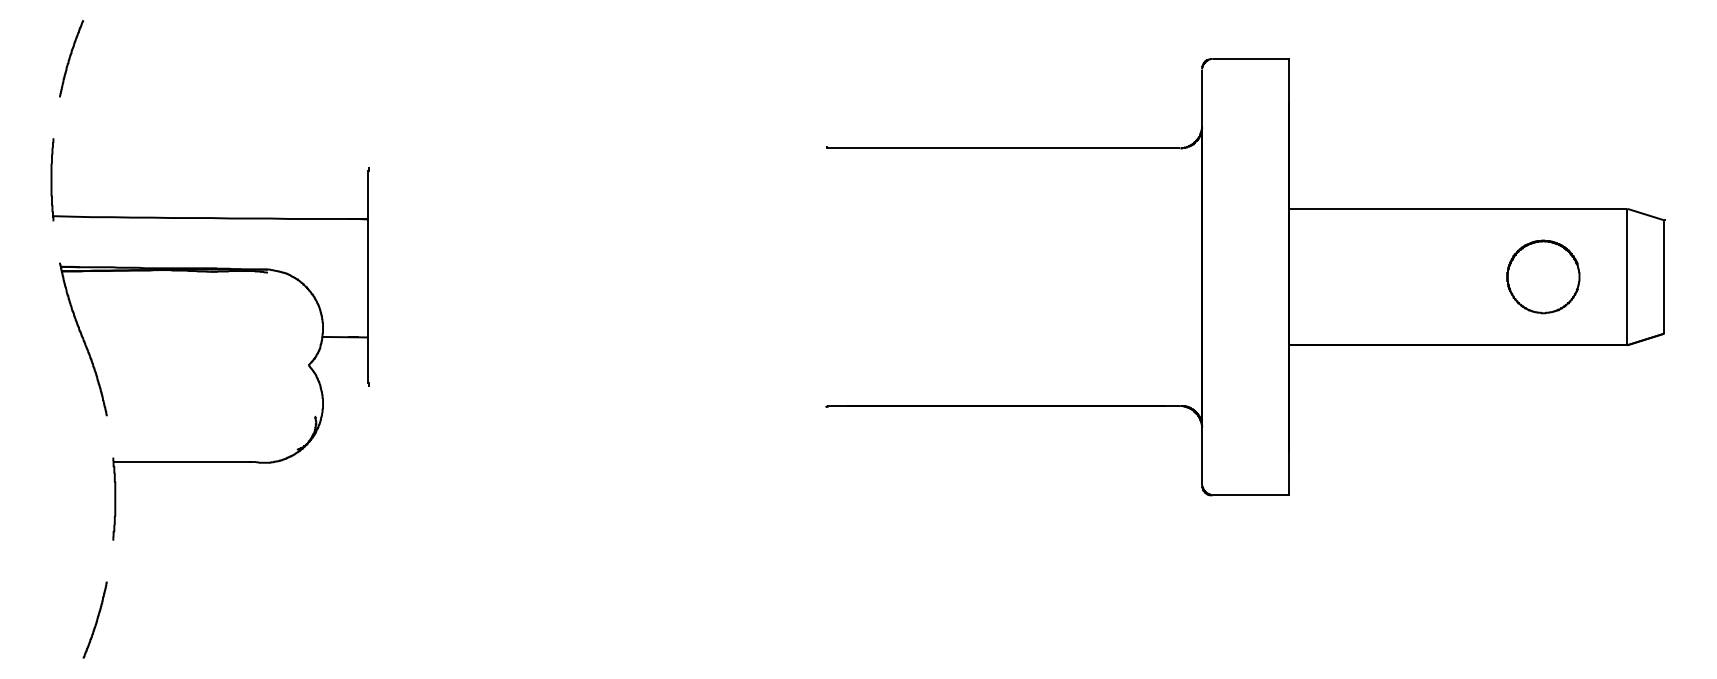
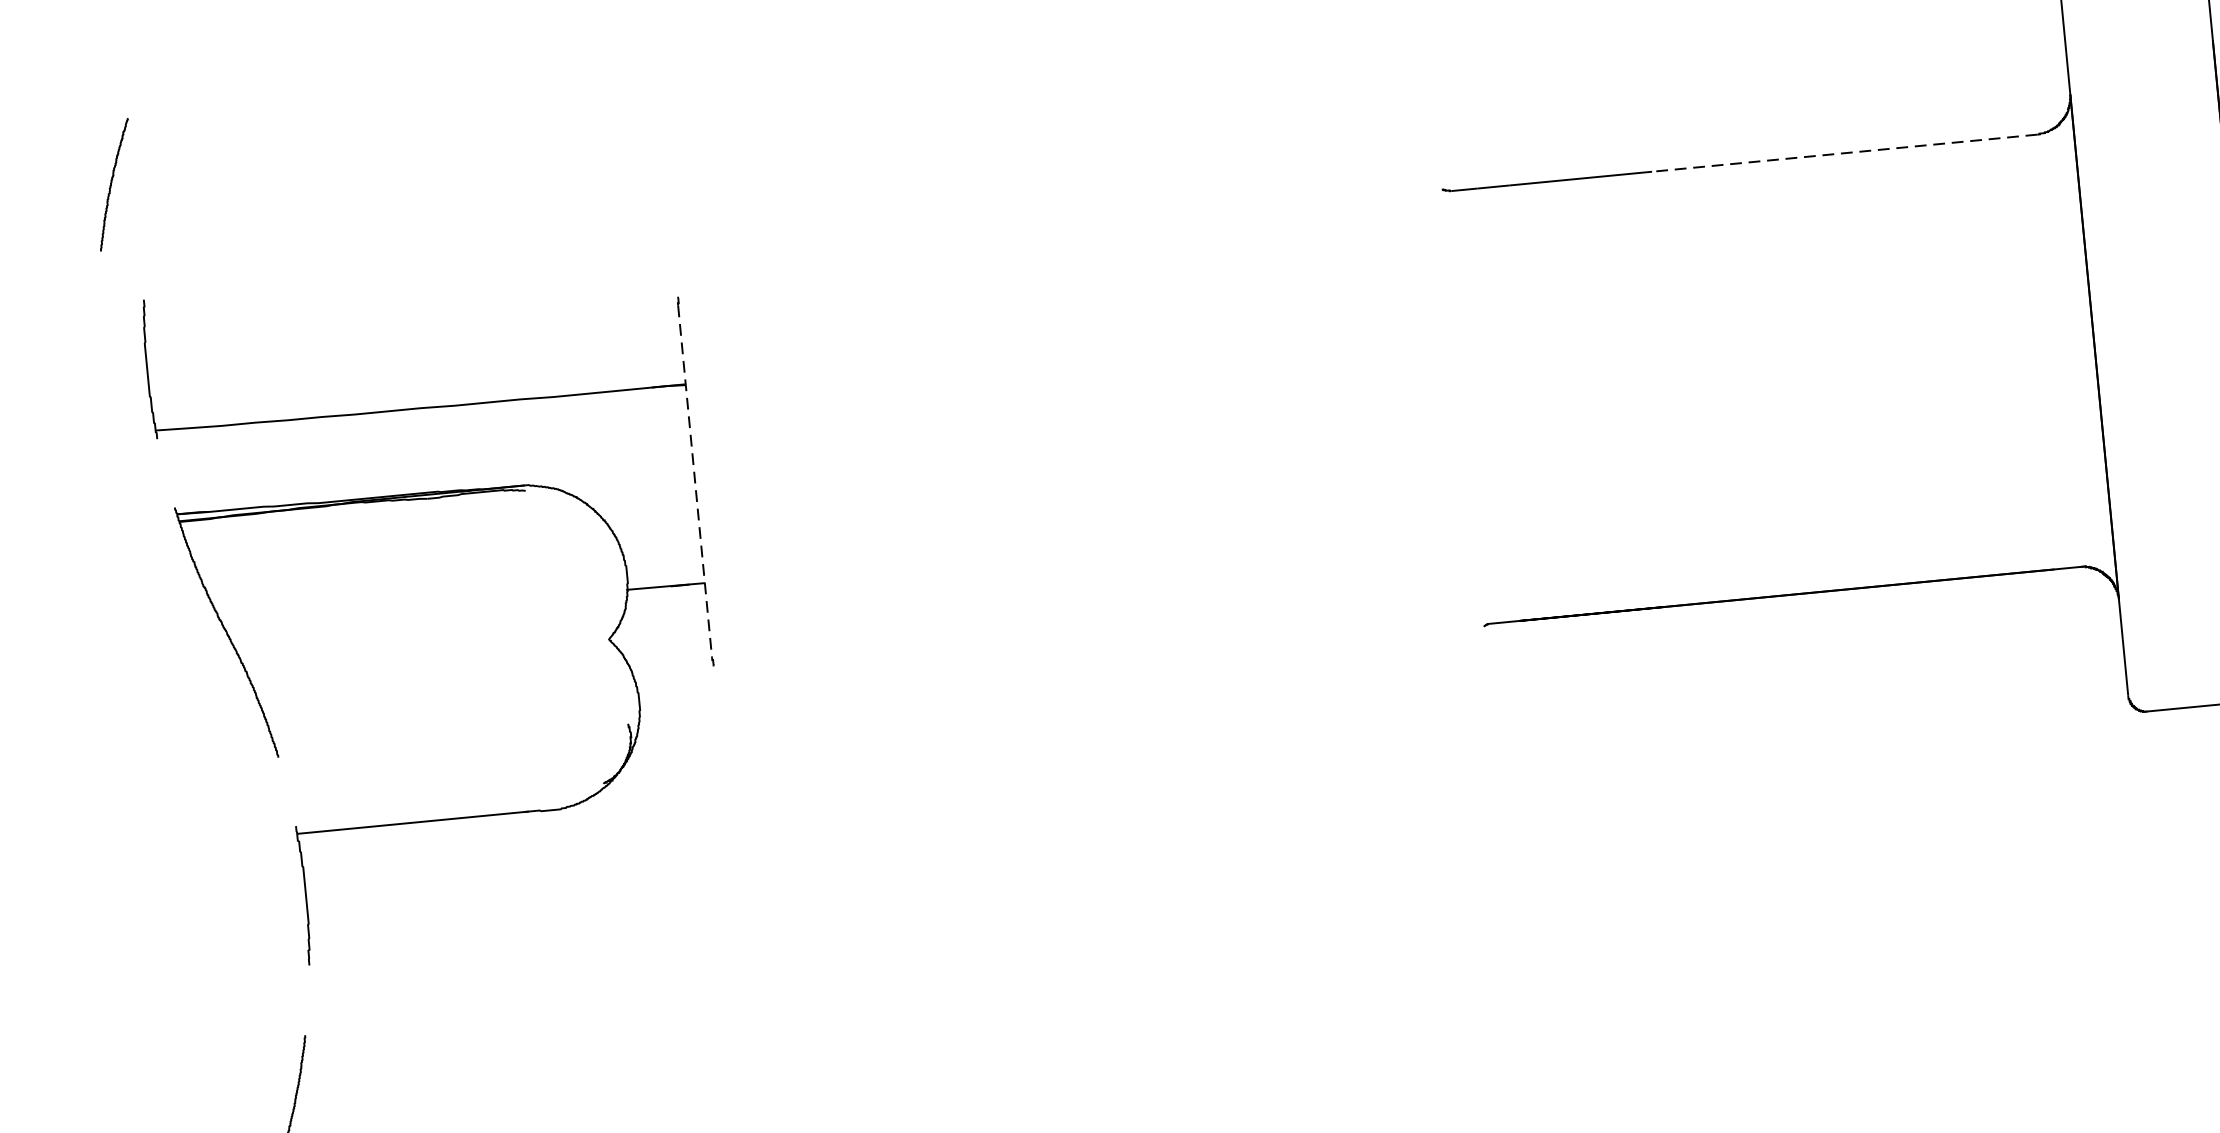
curve: (70, 58) -> (112, 184), moved
line: (1065, 148) -> (1844, 153), solid -> dashed
line: (368, 277) -> (695, 482), solid -> dashed

